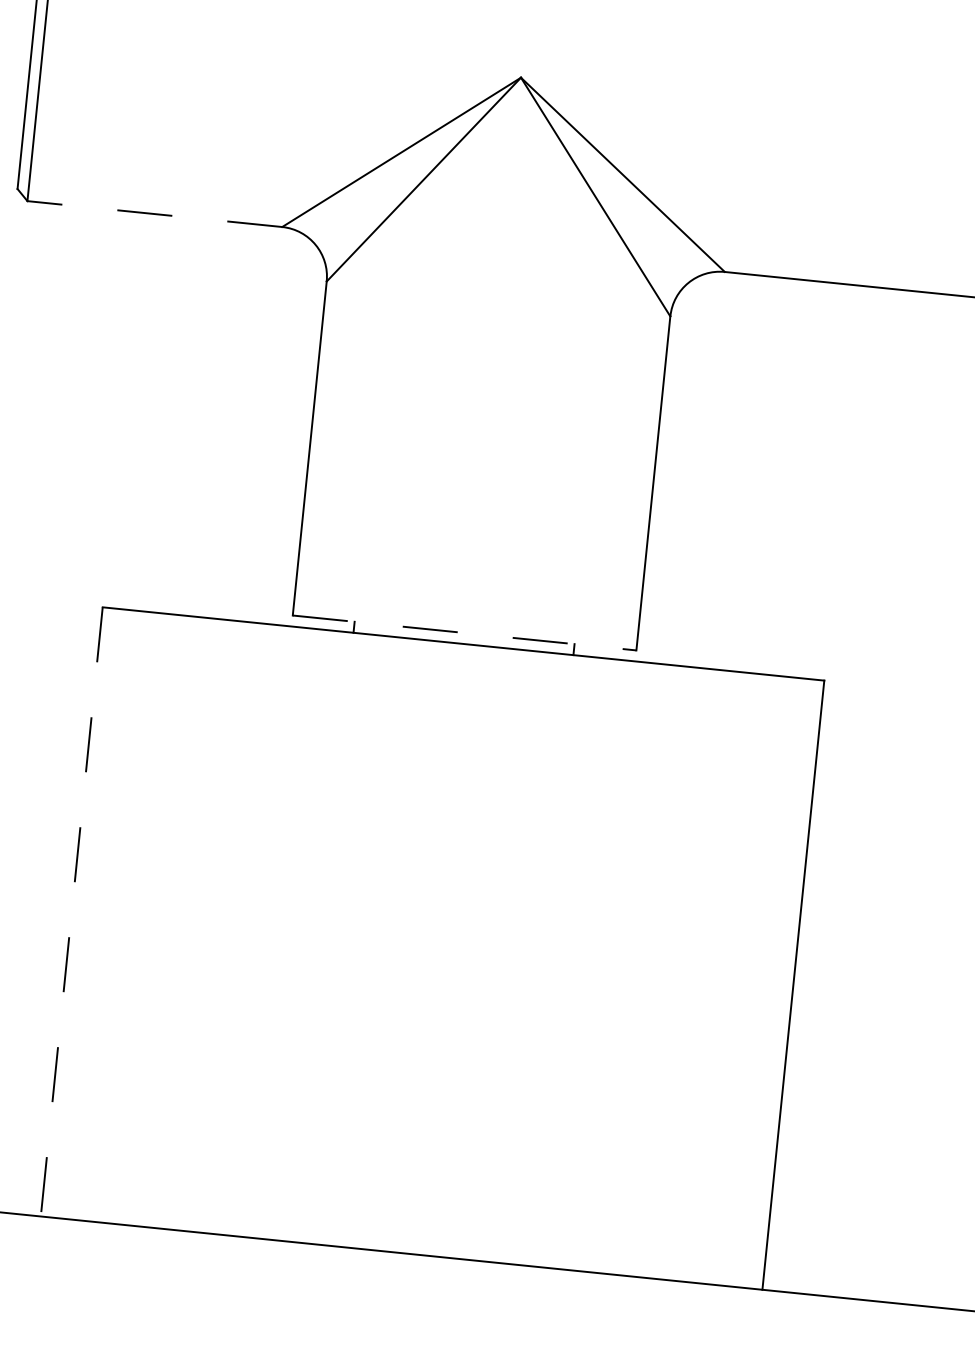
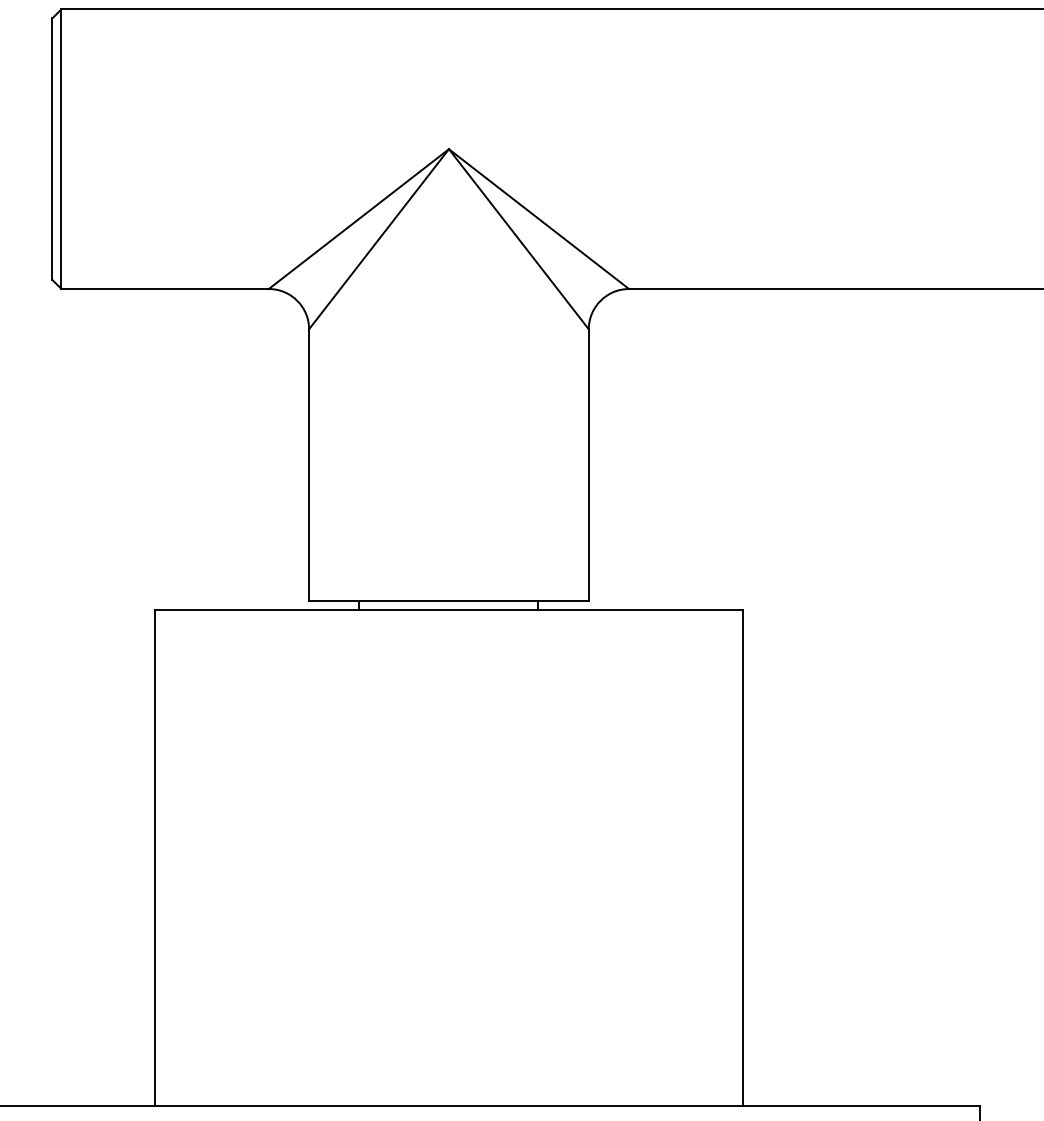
line: (155, 214) -> (165, 289), dashed -> solid
line: (464, 633) -> (448, 601), dashed -> solid
line: (72, 911) -> (155, 857), dashed -> solid

